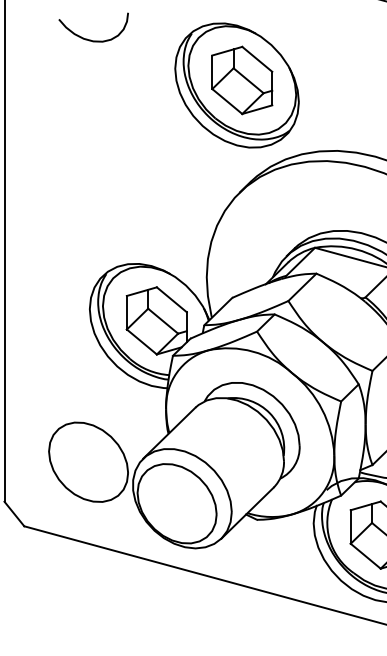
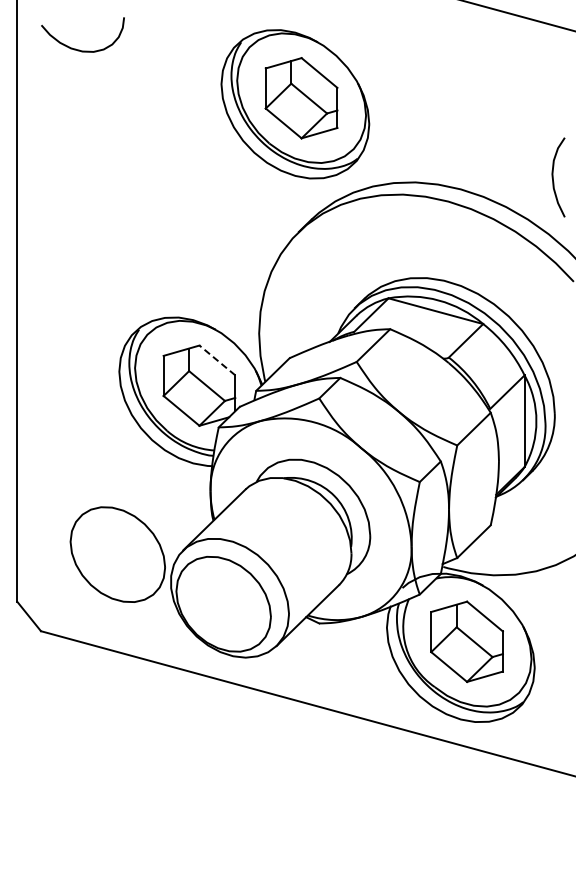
curve: (90, 39) -> (79, 49), moved
line: (171, 299) -> (217, 360), solid -> dashed

